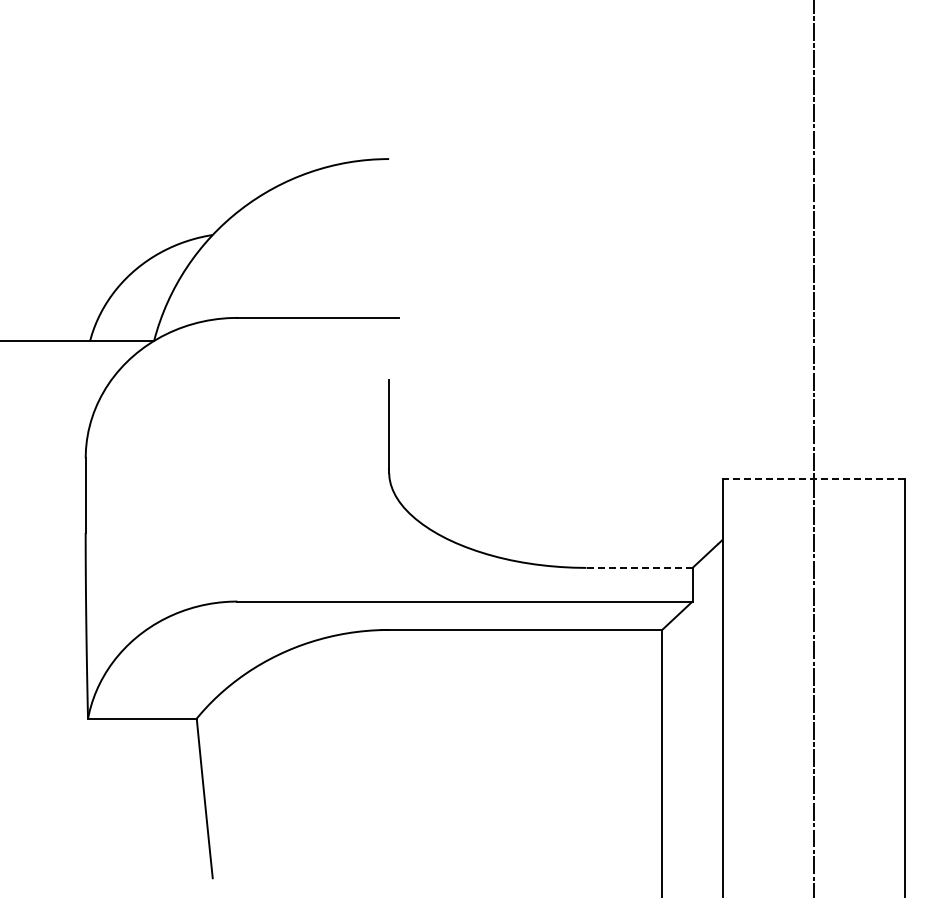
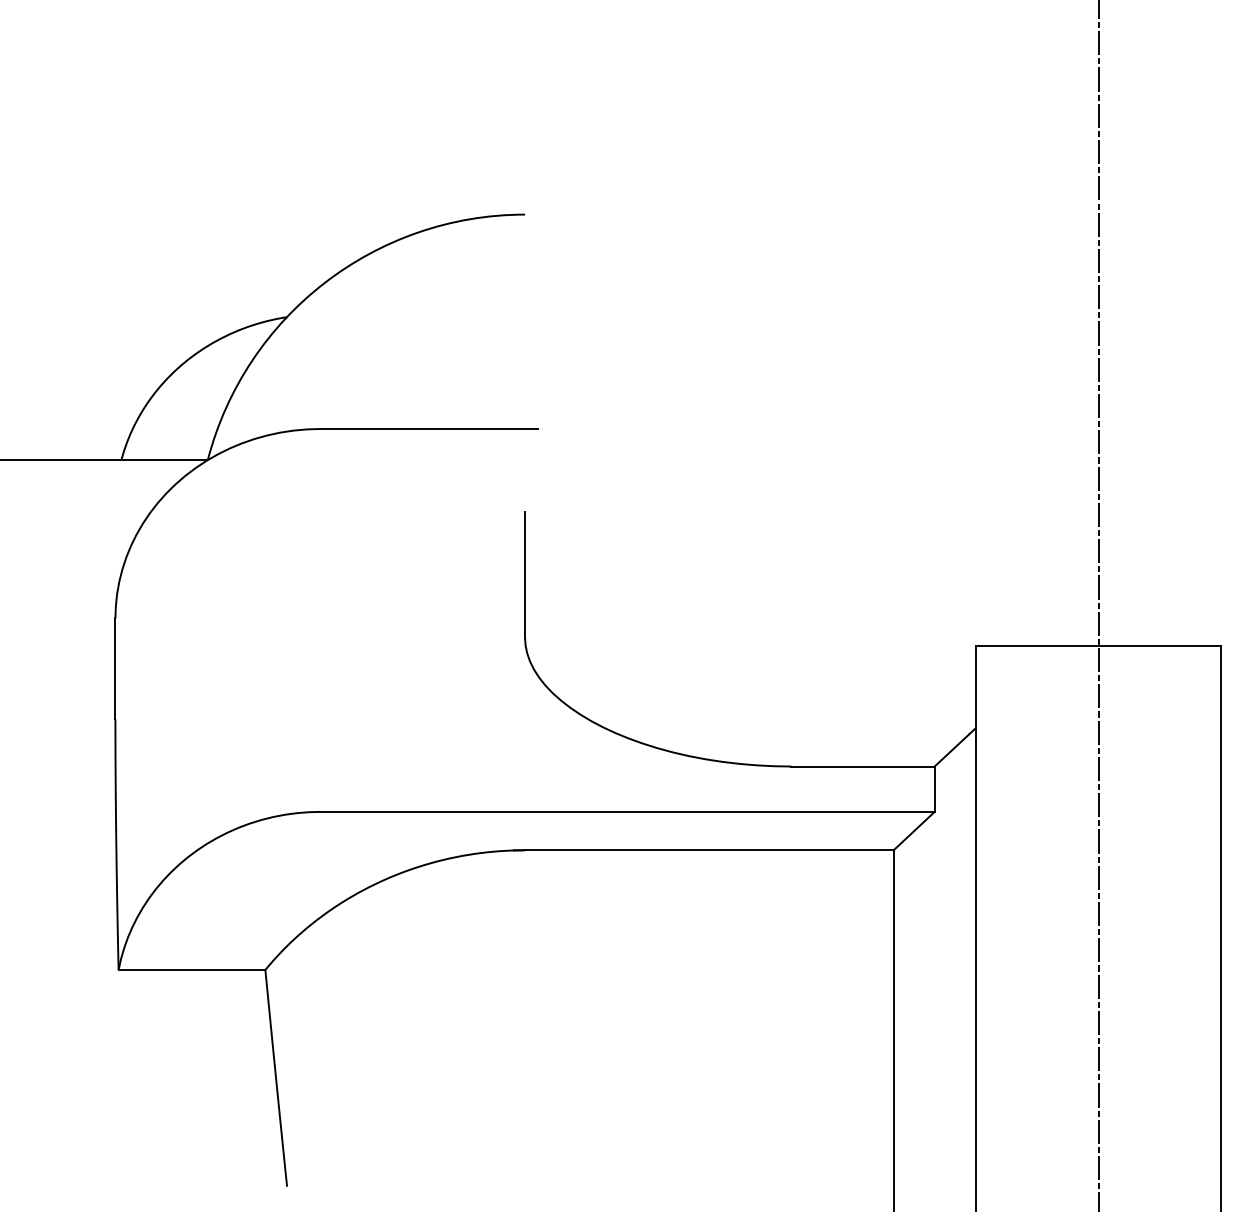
line: (813, 478) -> (1097, 645), dashed -> solid
line: (638, 567) -> (861, 765), dashed -> solid

